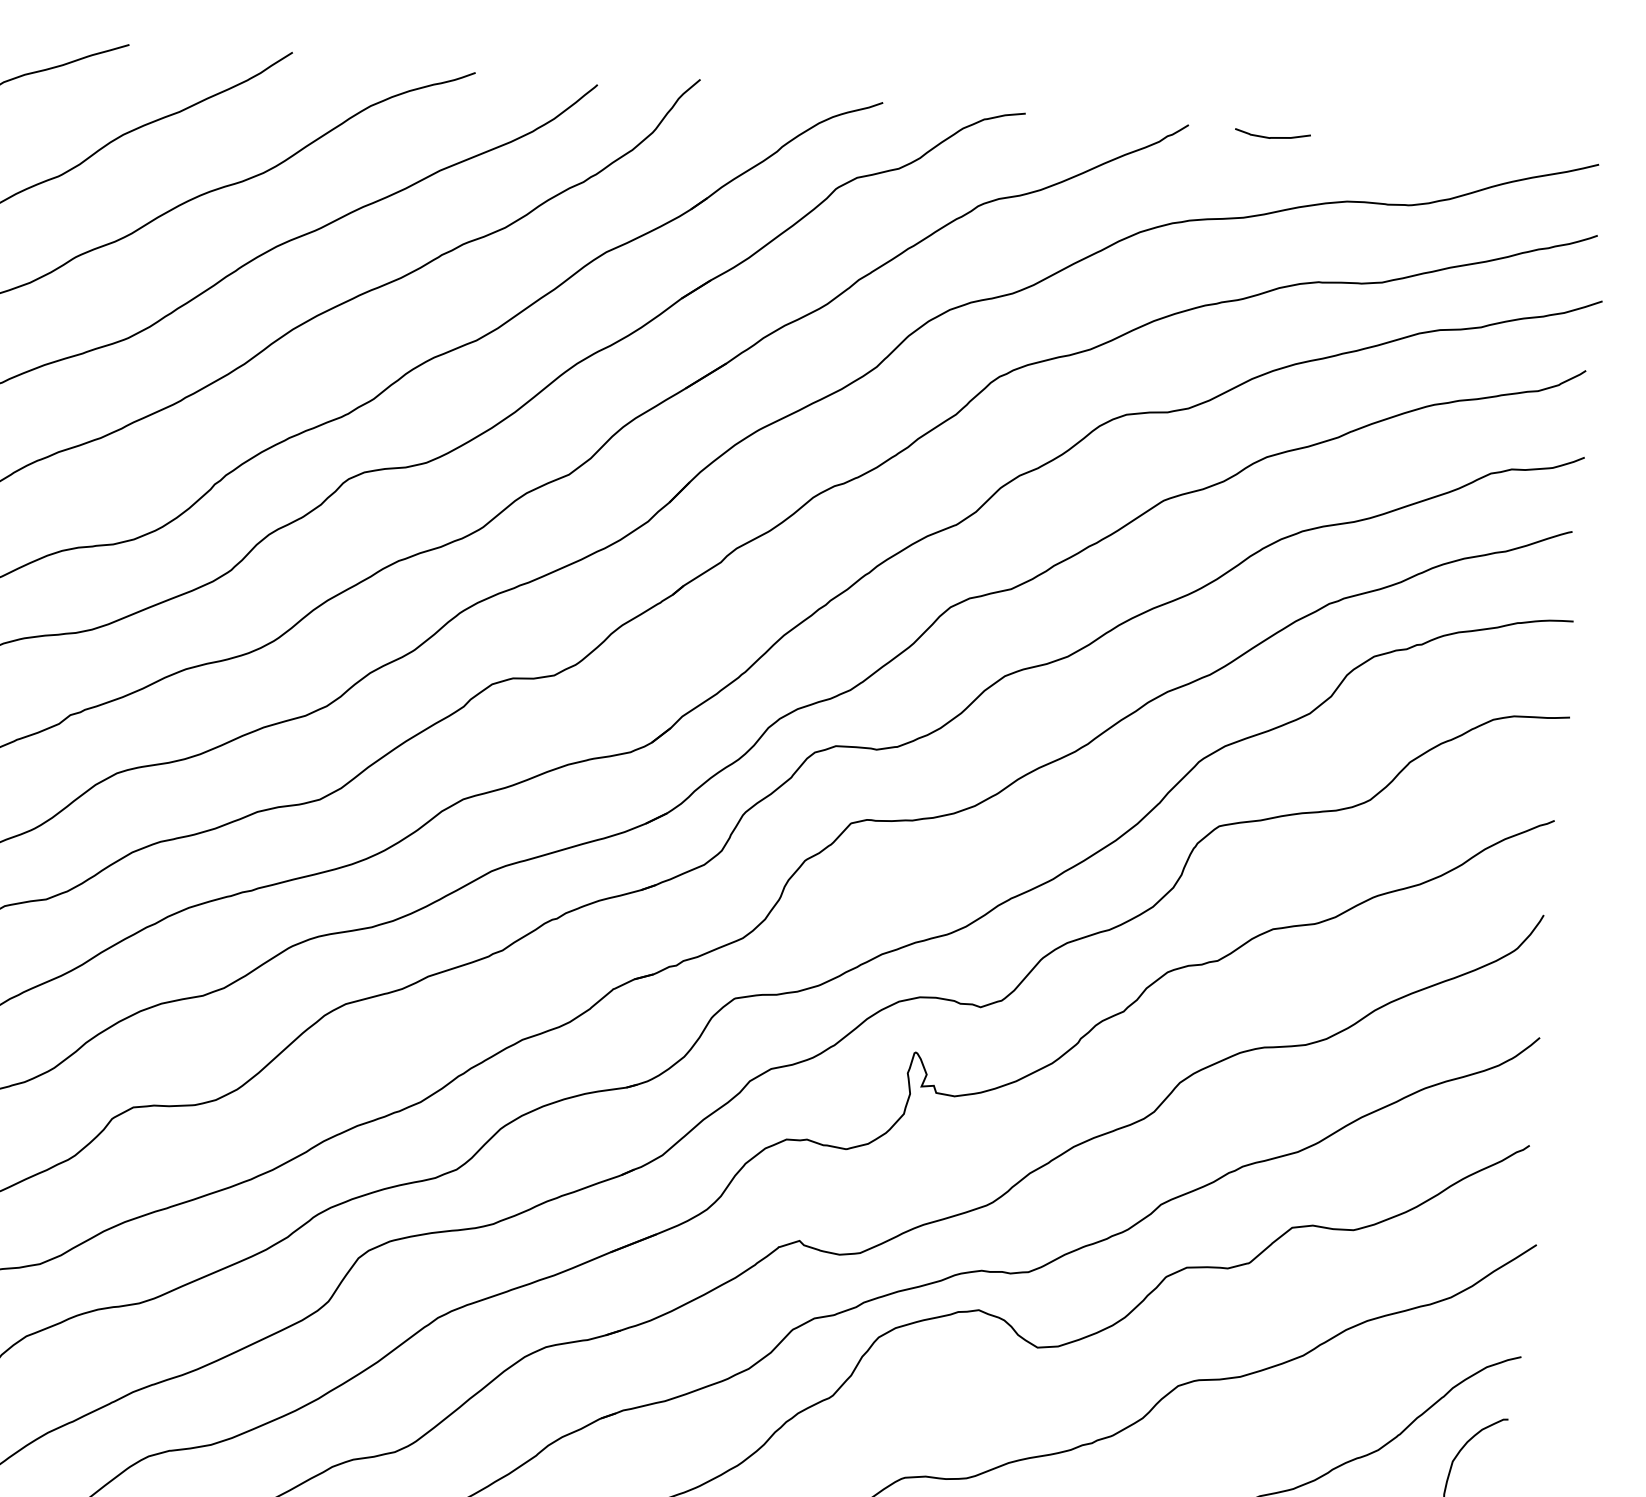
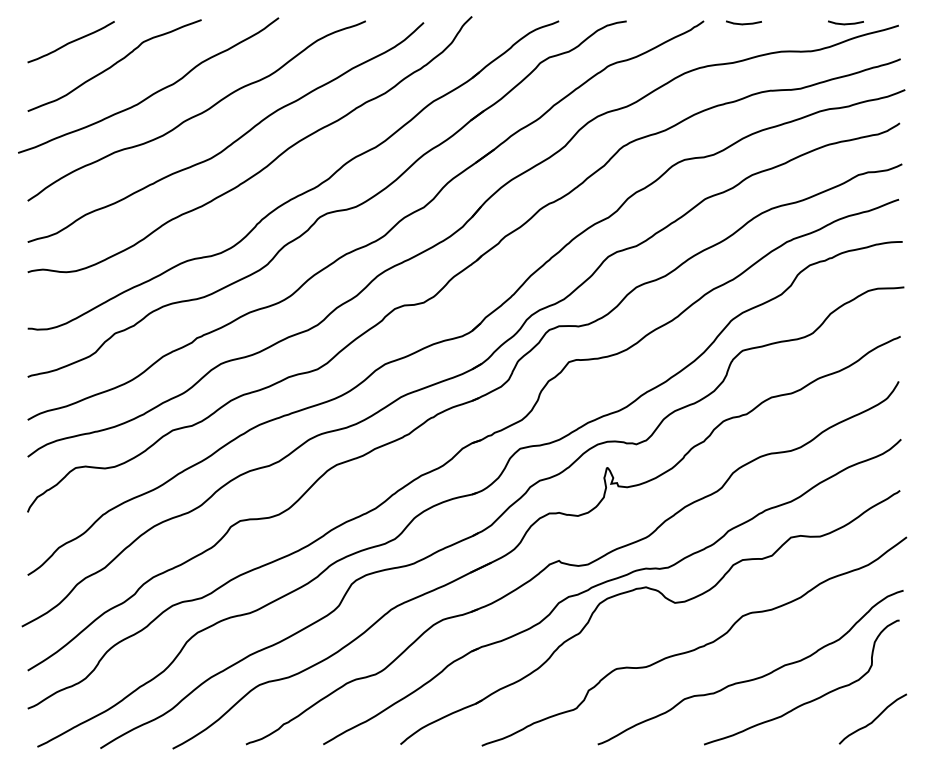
curve: (1486, 152) -> (845, 23), added

